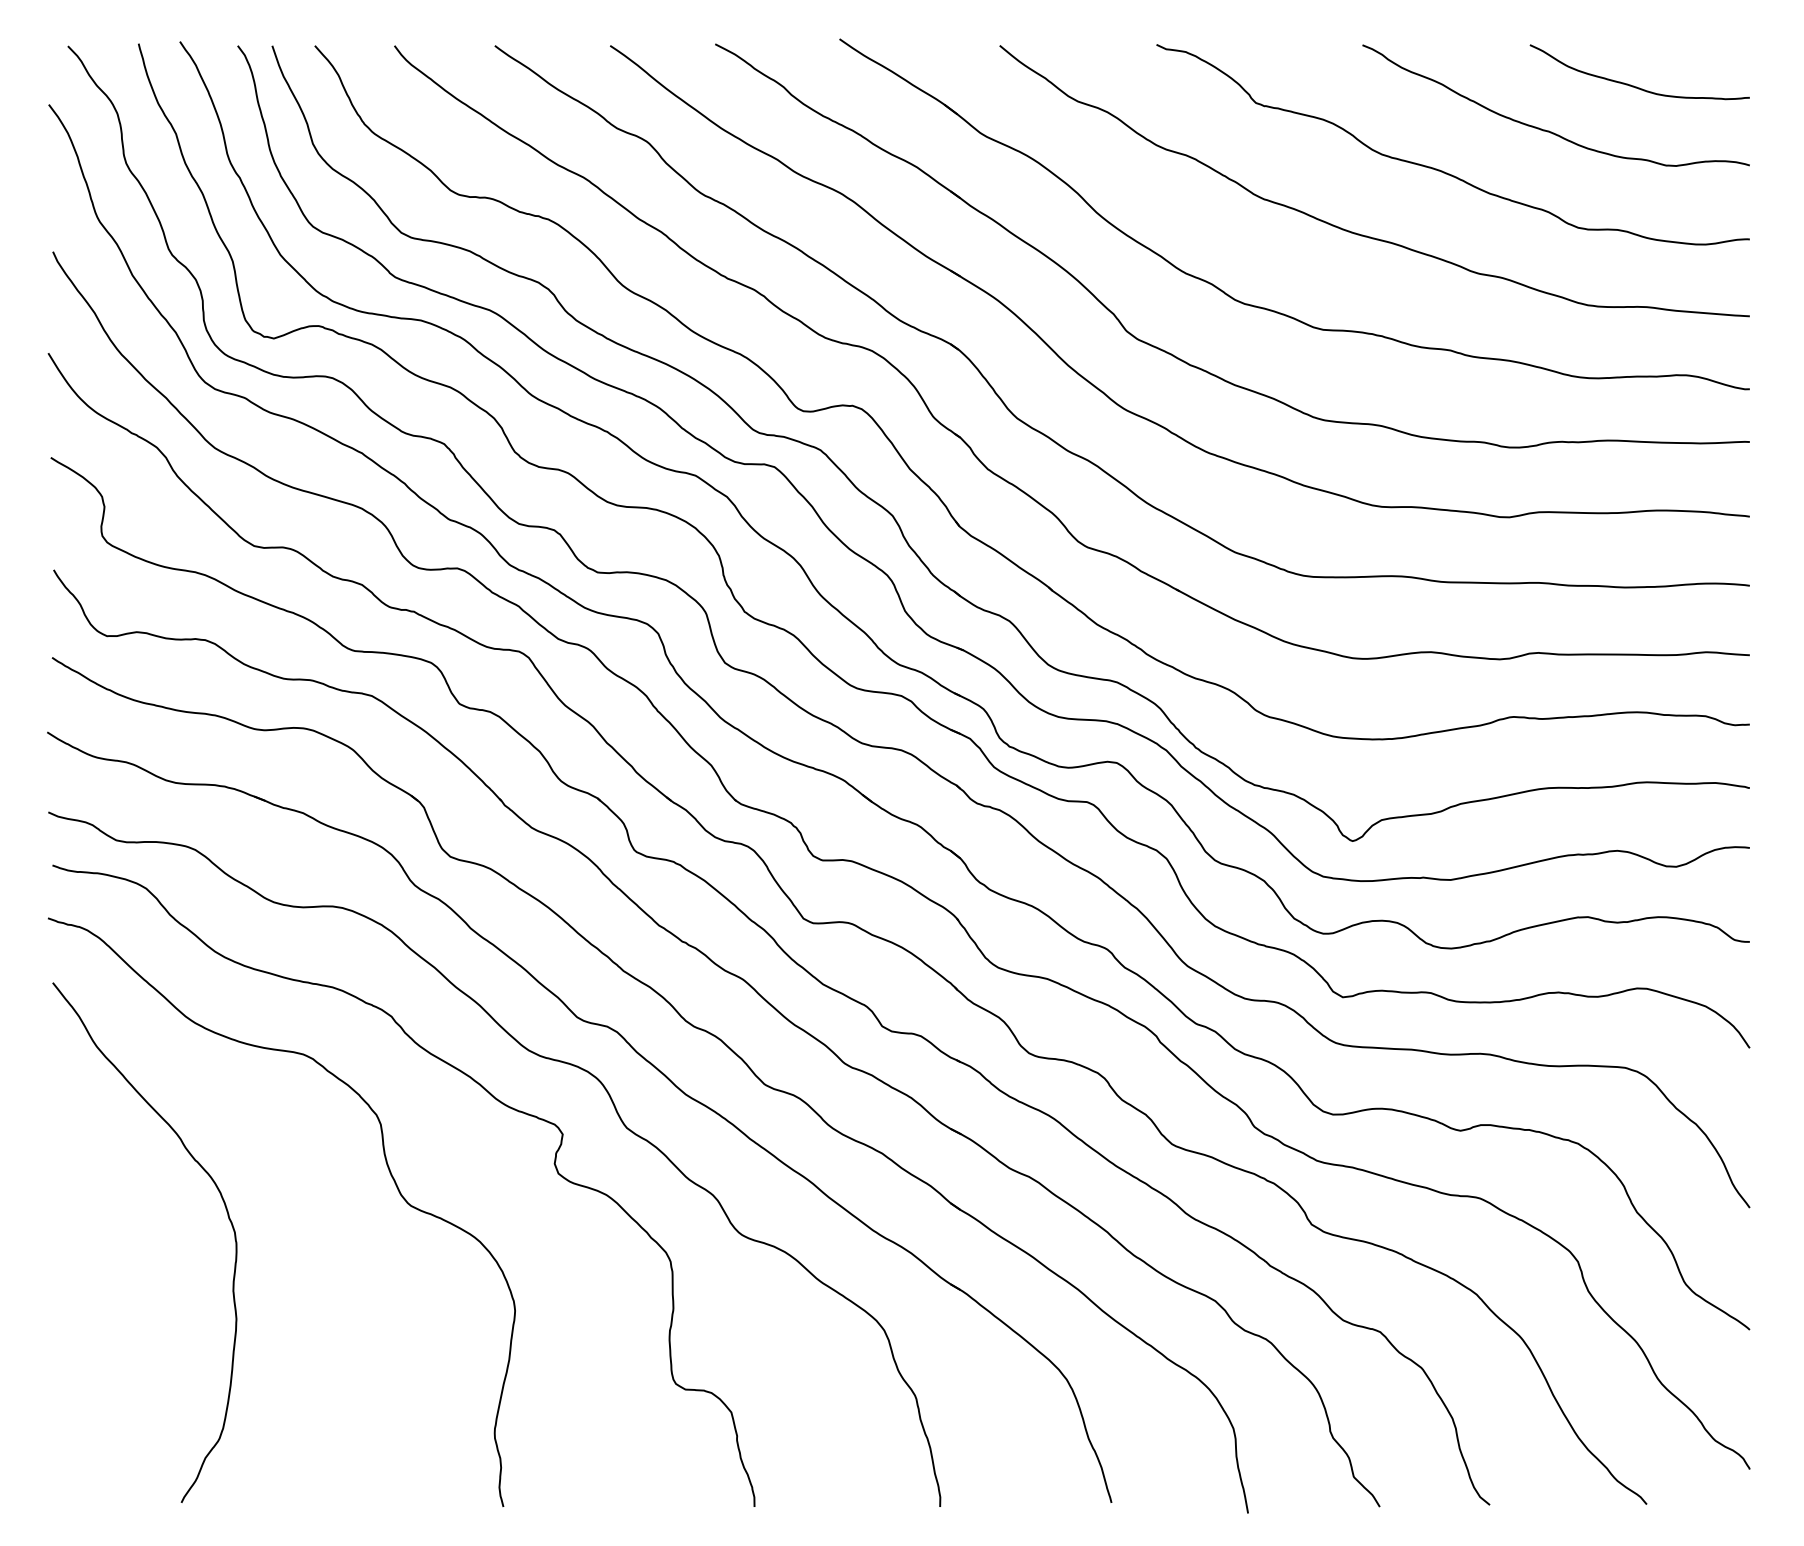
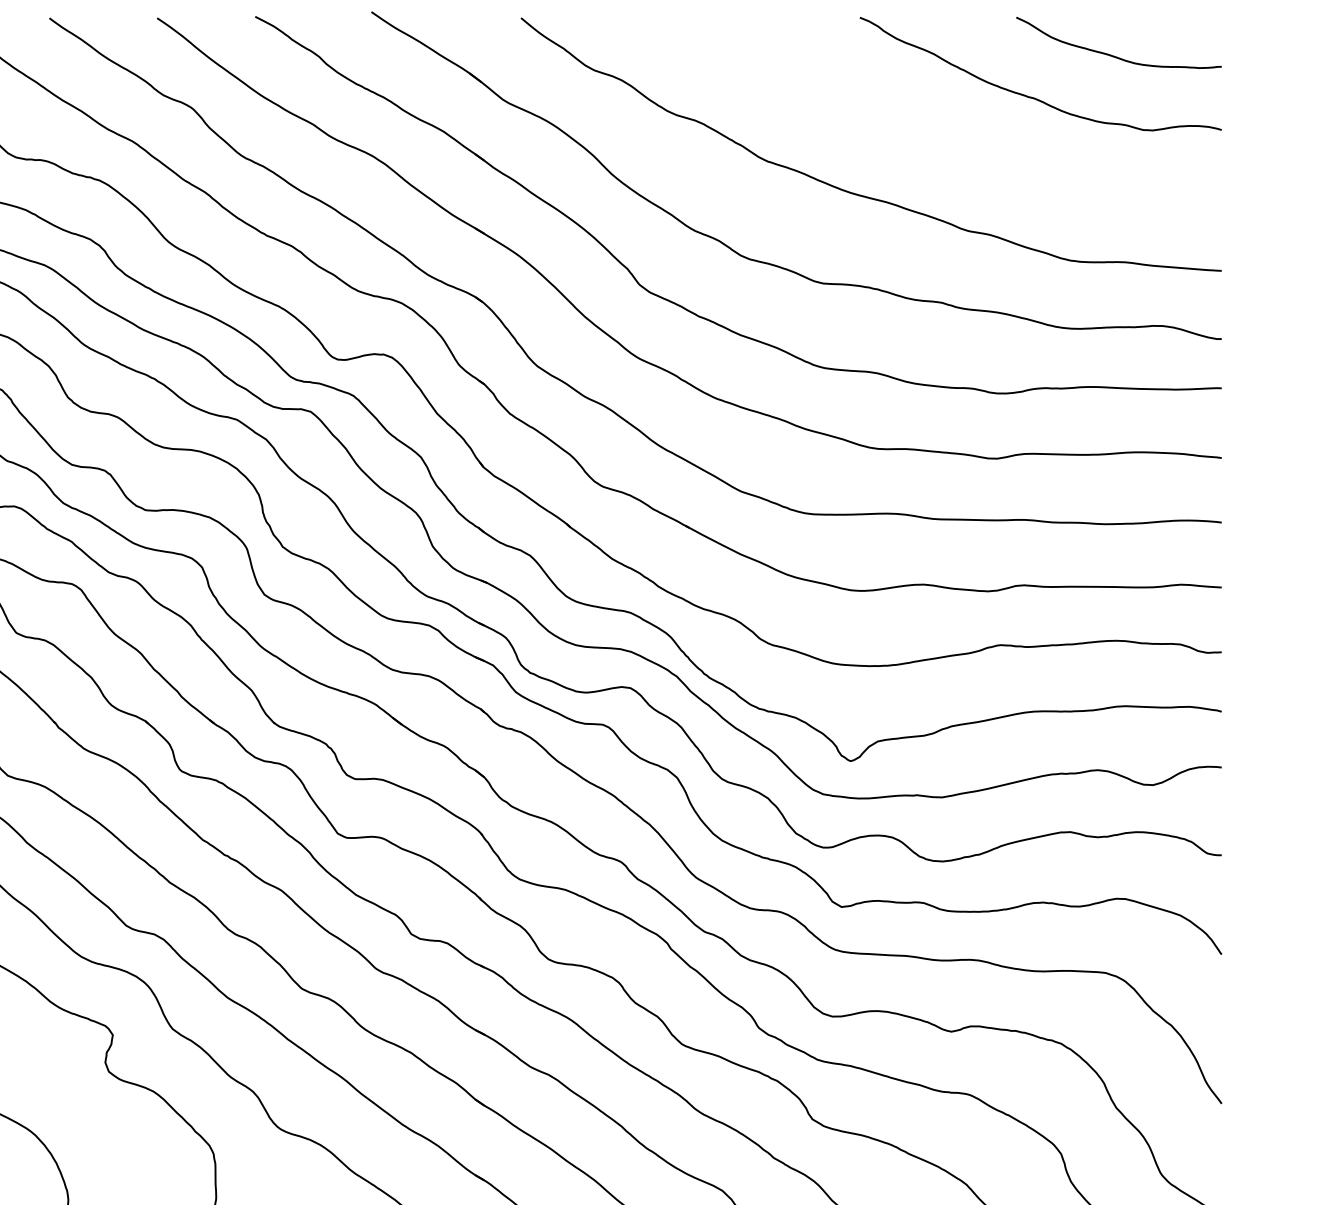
curve: (1442, 170) -> (934, 134), removed

